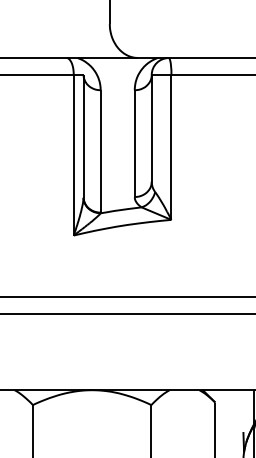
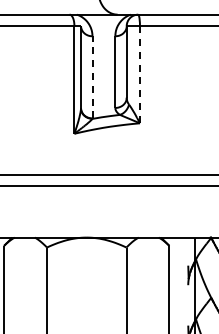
line: (170, 147) -> (139, 74), solid -> dashed
line: (100, 150) -> (92, 76), solid -> dashed

